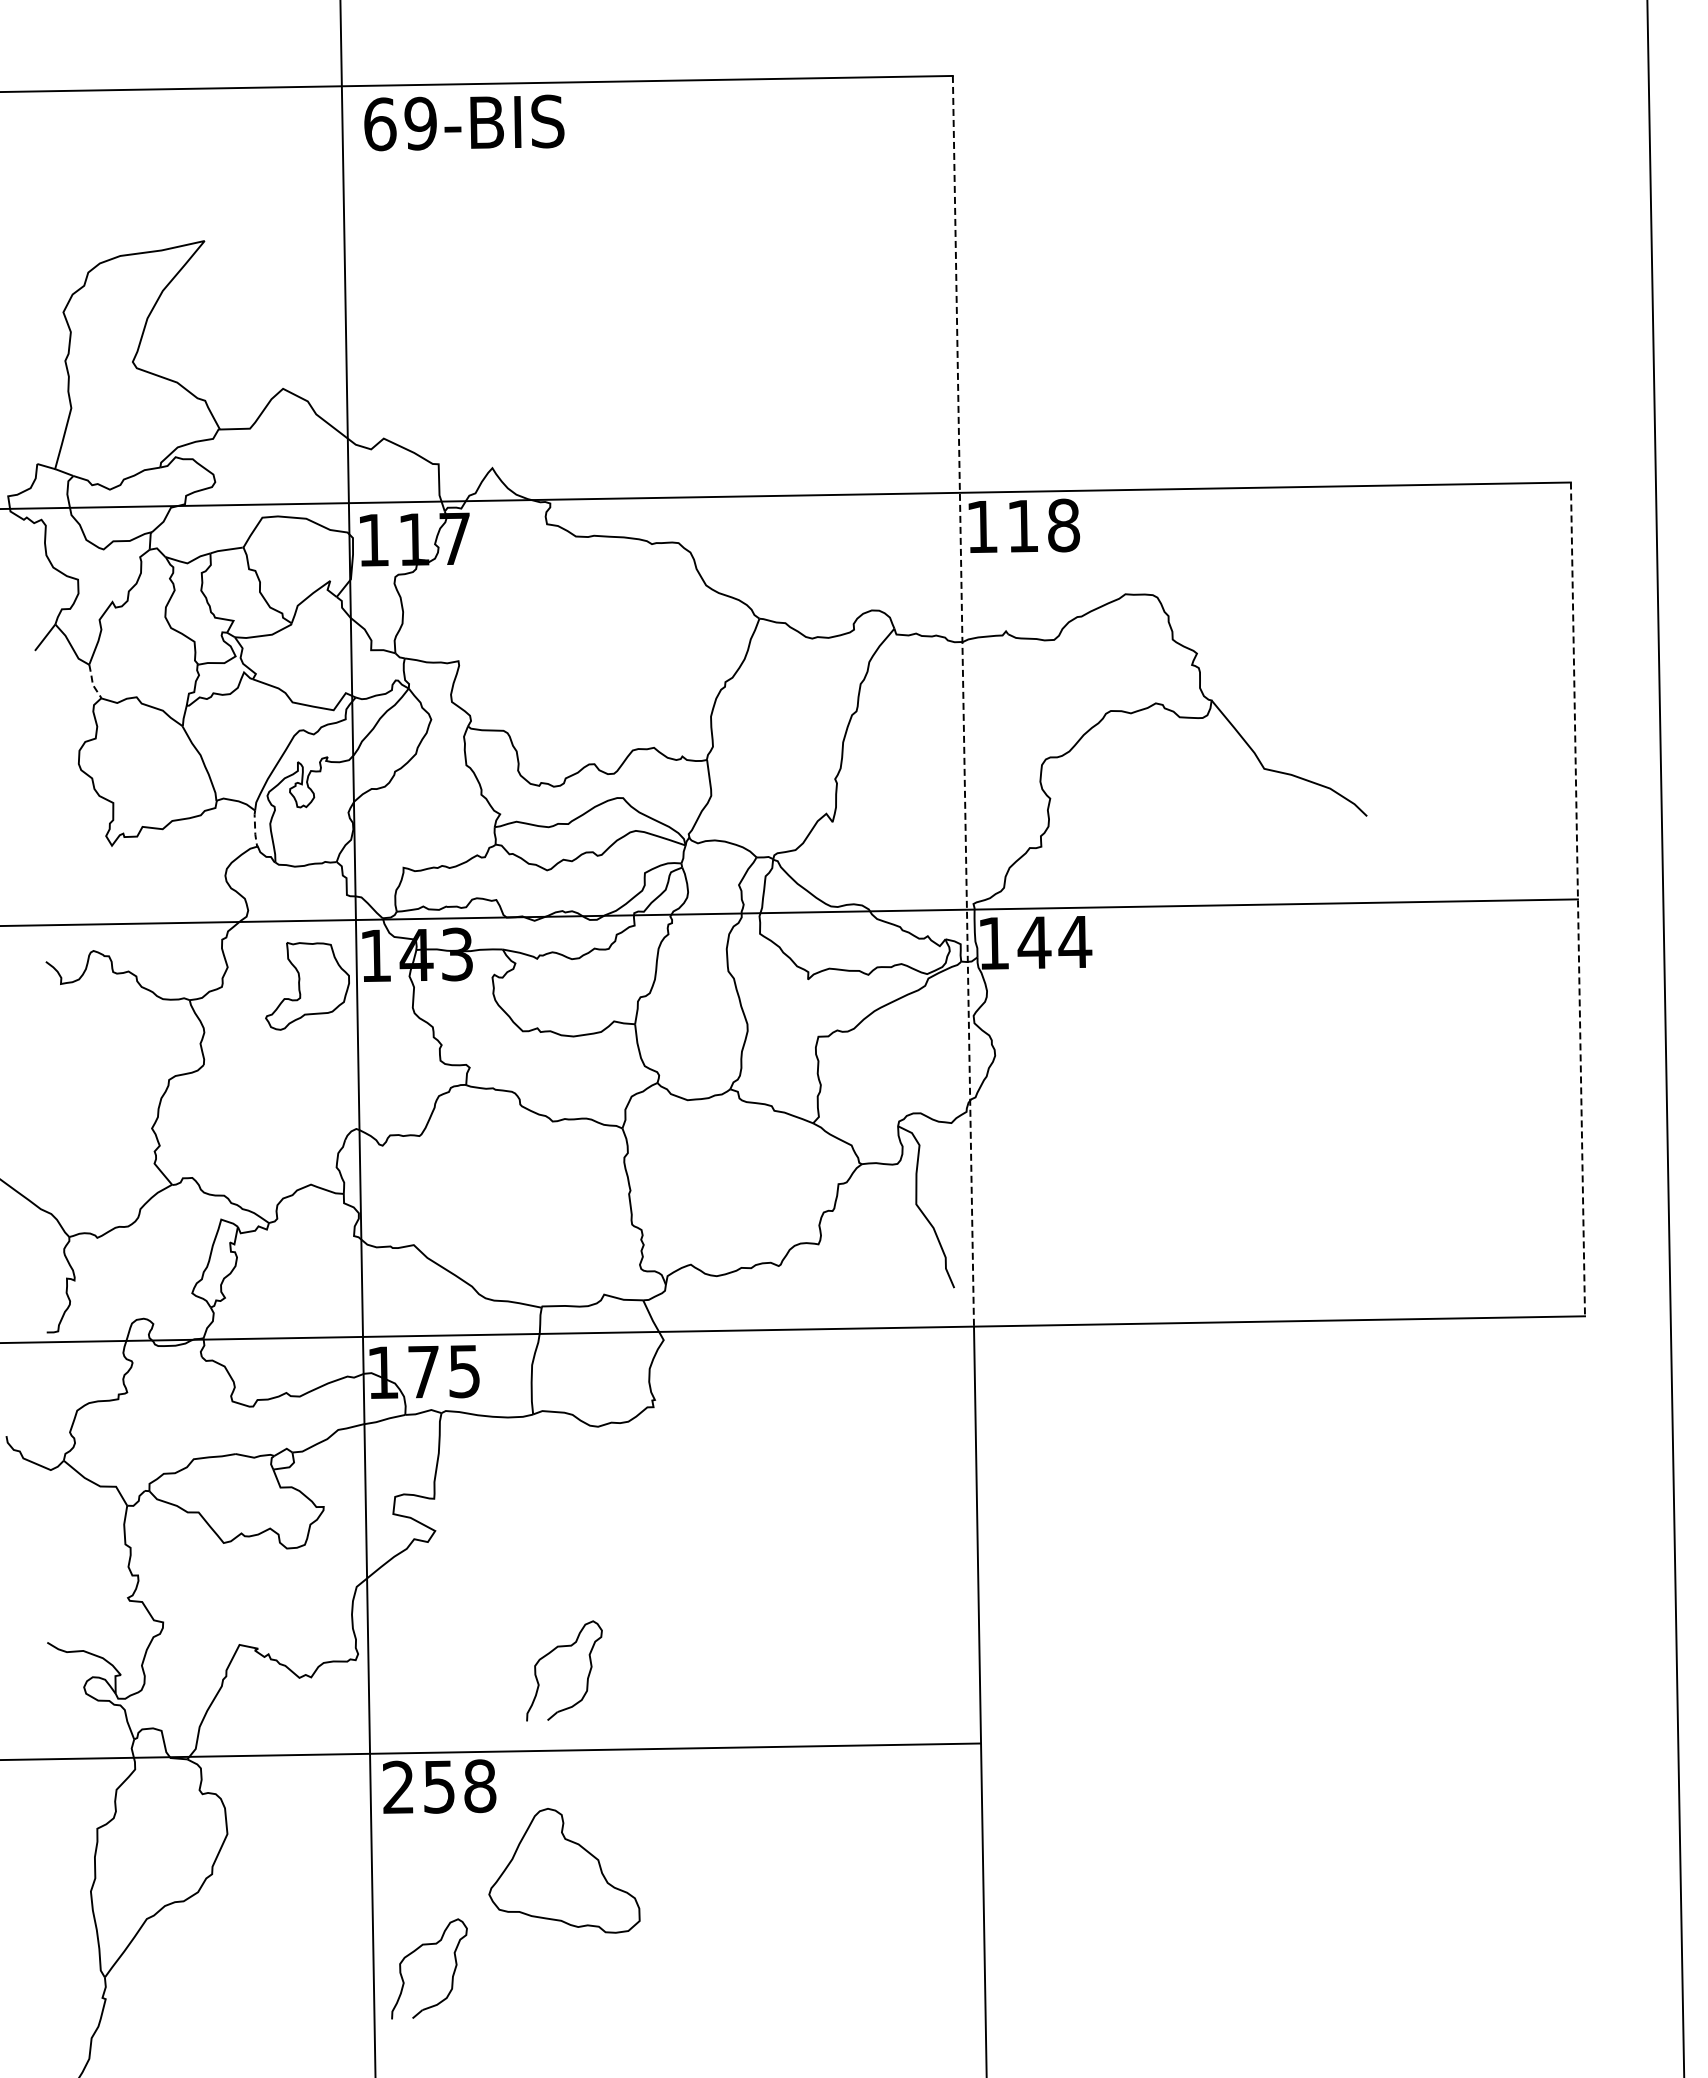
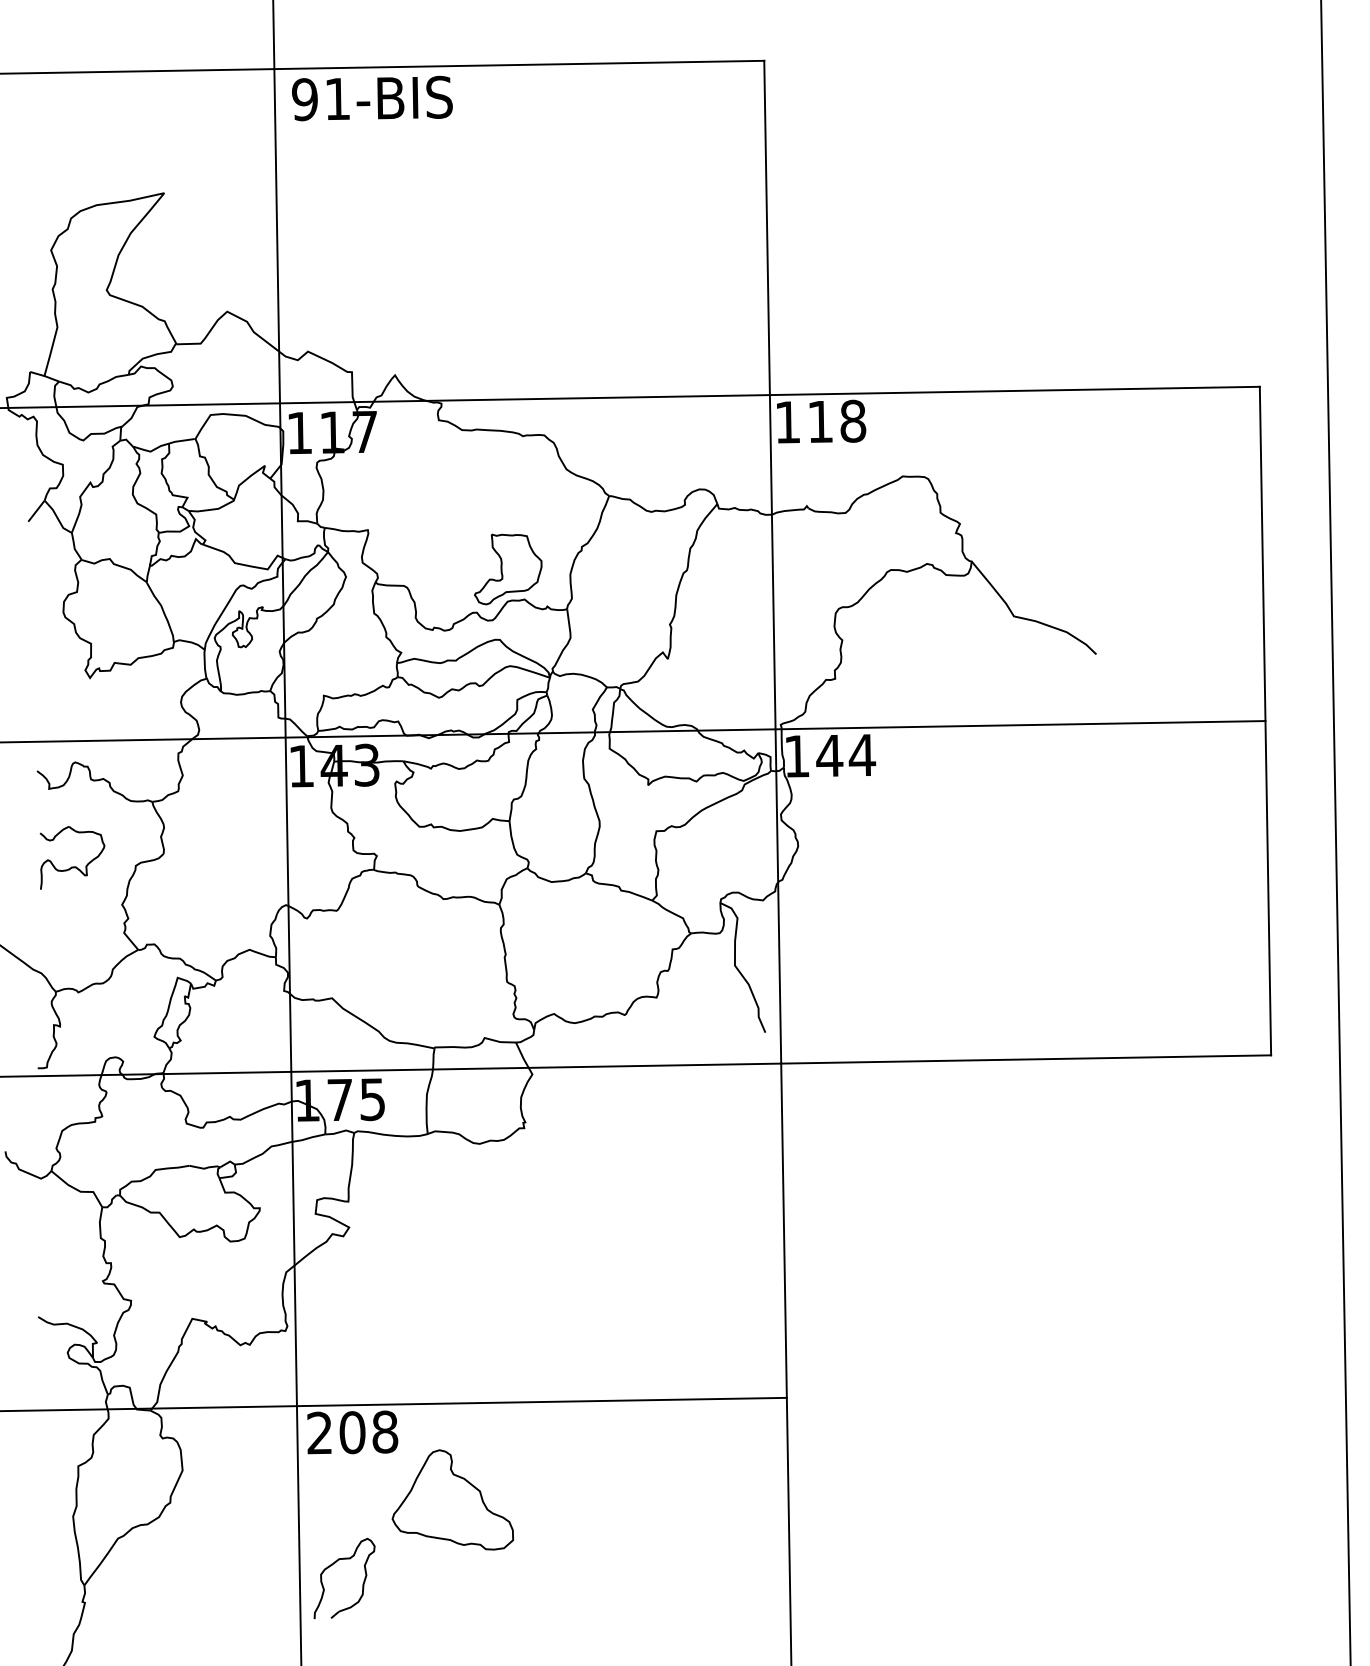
text: (399, 123) -> (320, 98), 69-BIS -> 91-BIS
line: (92, 682) -> (74, 547), dashed -> solid
line: (963, 701) -> (772, 562), dashed -> solid
line: (255, 829) -> (205, 665), dashed -> solid
line: (1577, 899) -> (1265, 721), dashed -> solid
part: (307, 986) -> (508, 569), moved
part: (92, 1080) -> (74, 866), added
part: (549, 1654) -> (440, 1326), removed
text: (439, 1786) -> (352, 1432), 258 -> 208

